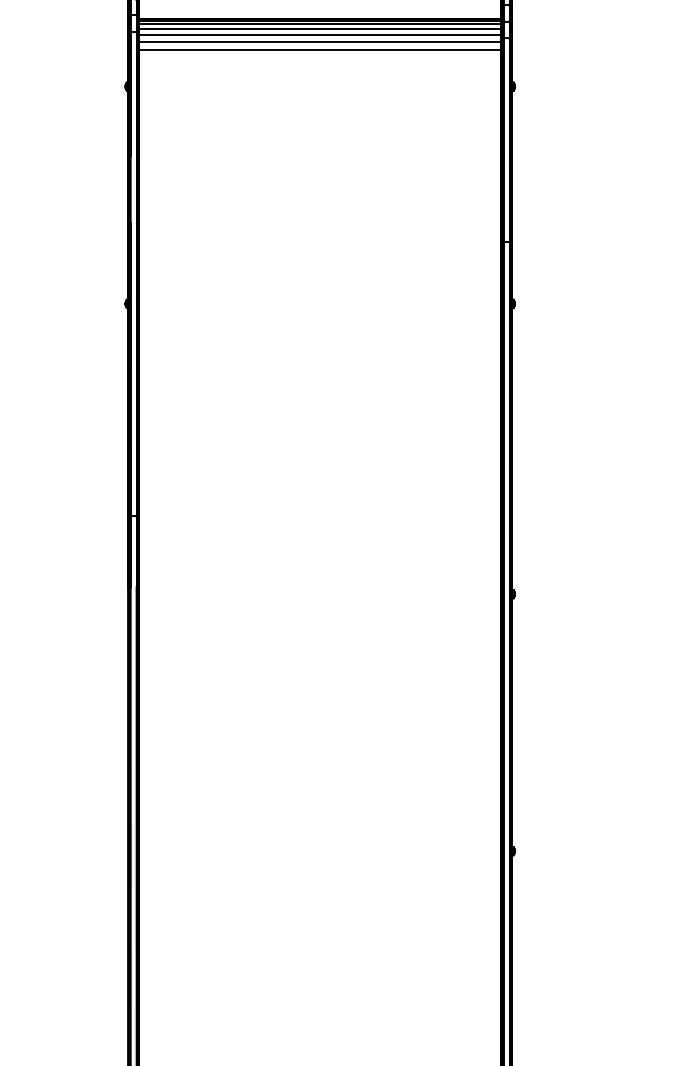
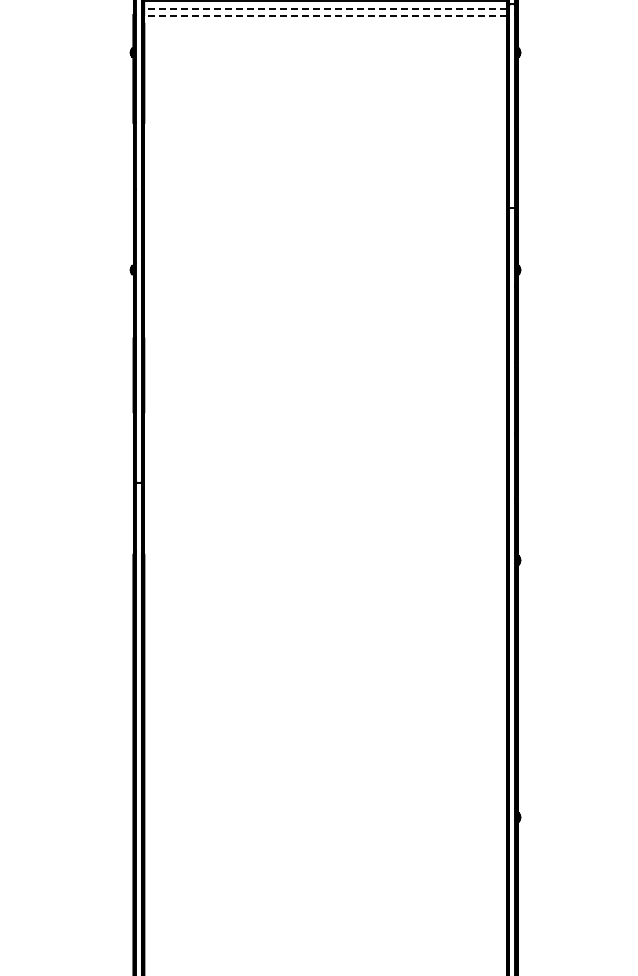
line: (319, 42) -> (324, 8), solid -> dashed
line: (319, 49) -> (324, 15), solid -> dashed

